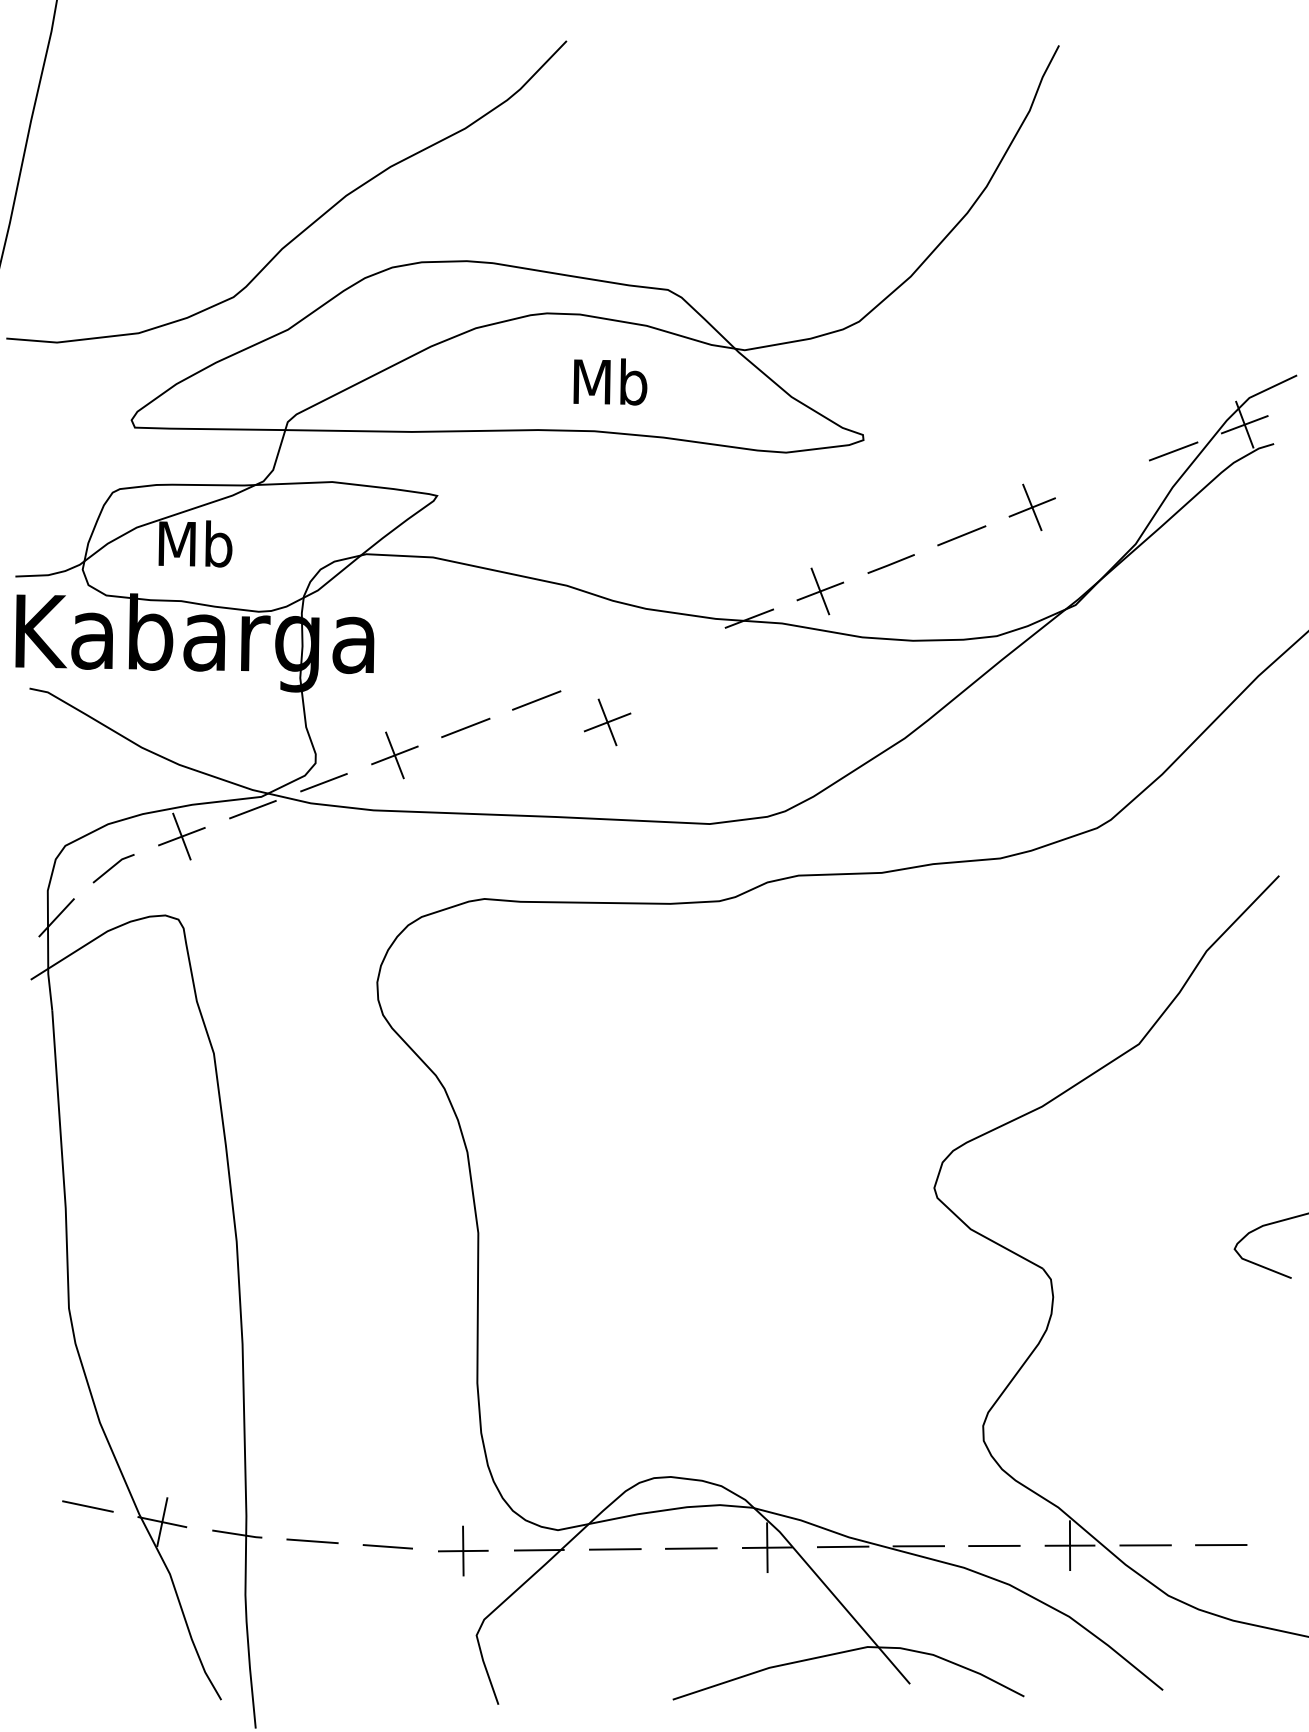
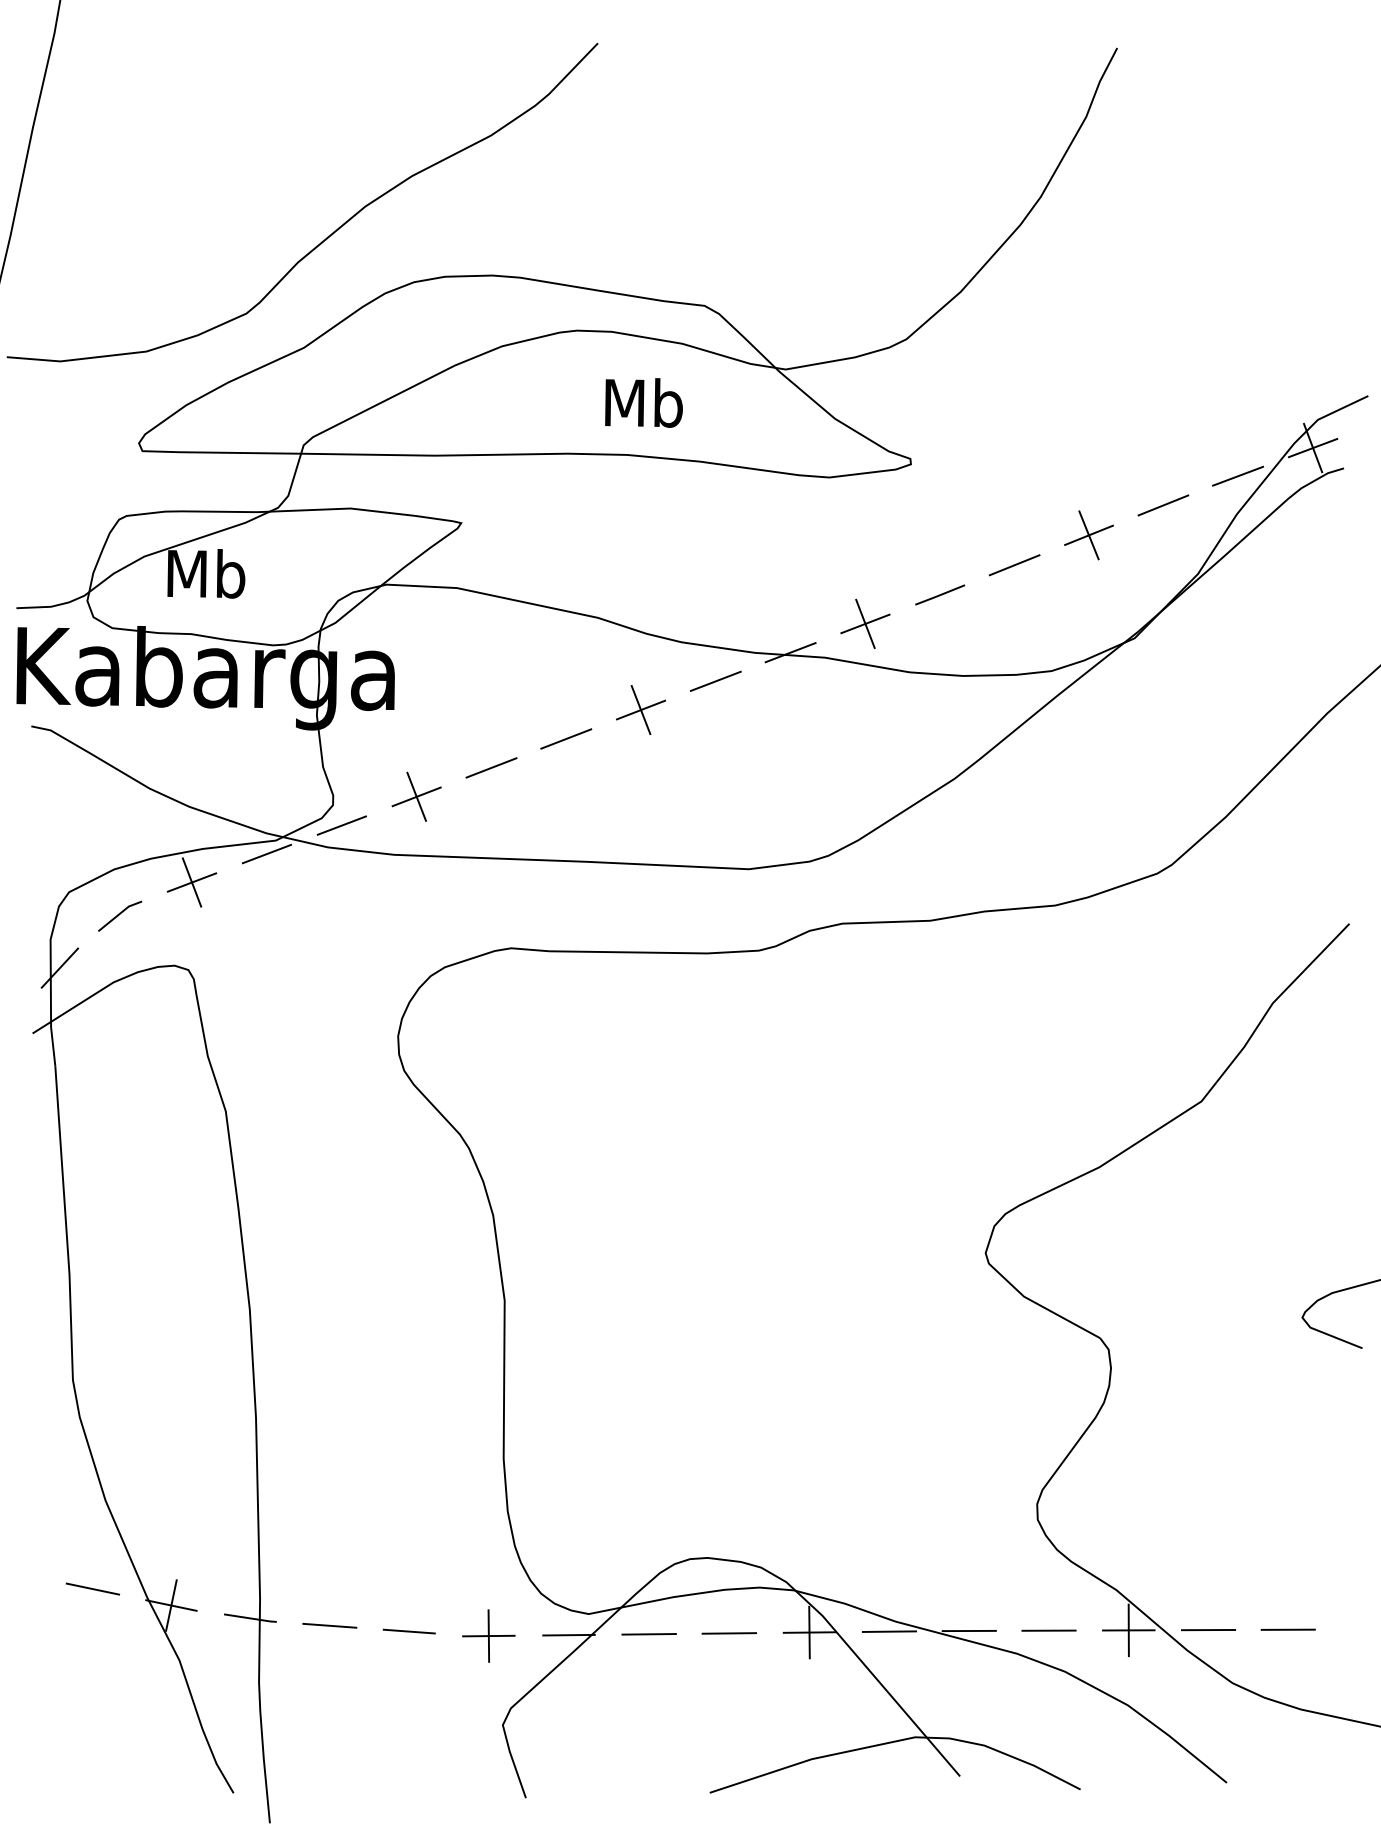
line: (1102, 479) -> (1163, 505), added
line: (678, 645) -> (715, 680), added
part: (607, 721) -> (640, 709), moved

